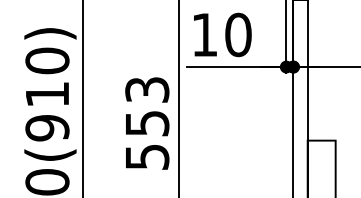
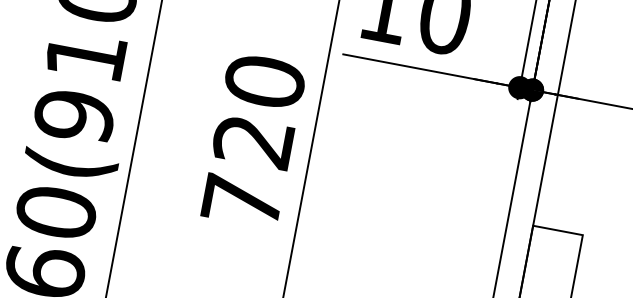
text: (147, 122) -> (254, 139), 553 -> 720

